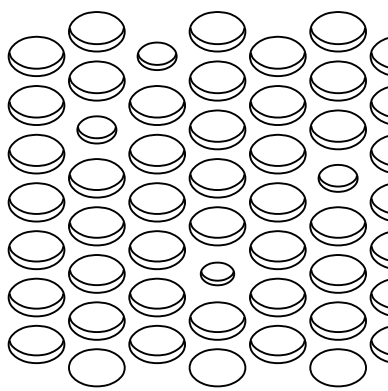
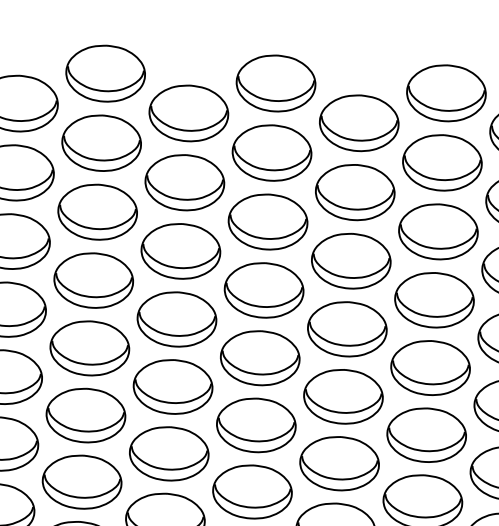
part: (156, 55) -> (188, 112), size x1.43
part: (96, 129) -> (97, 211), size x1.43
part: (337, 178) -> (433, 300), size x1.43
part: (217, 273) -> (256, 424), size x1.67

